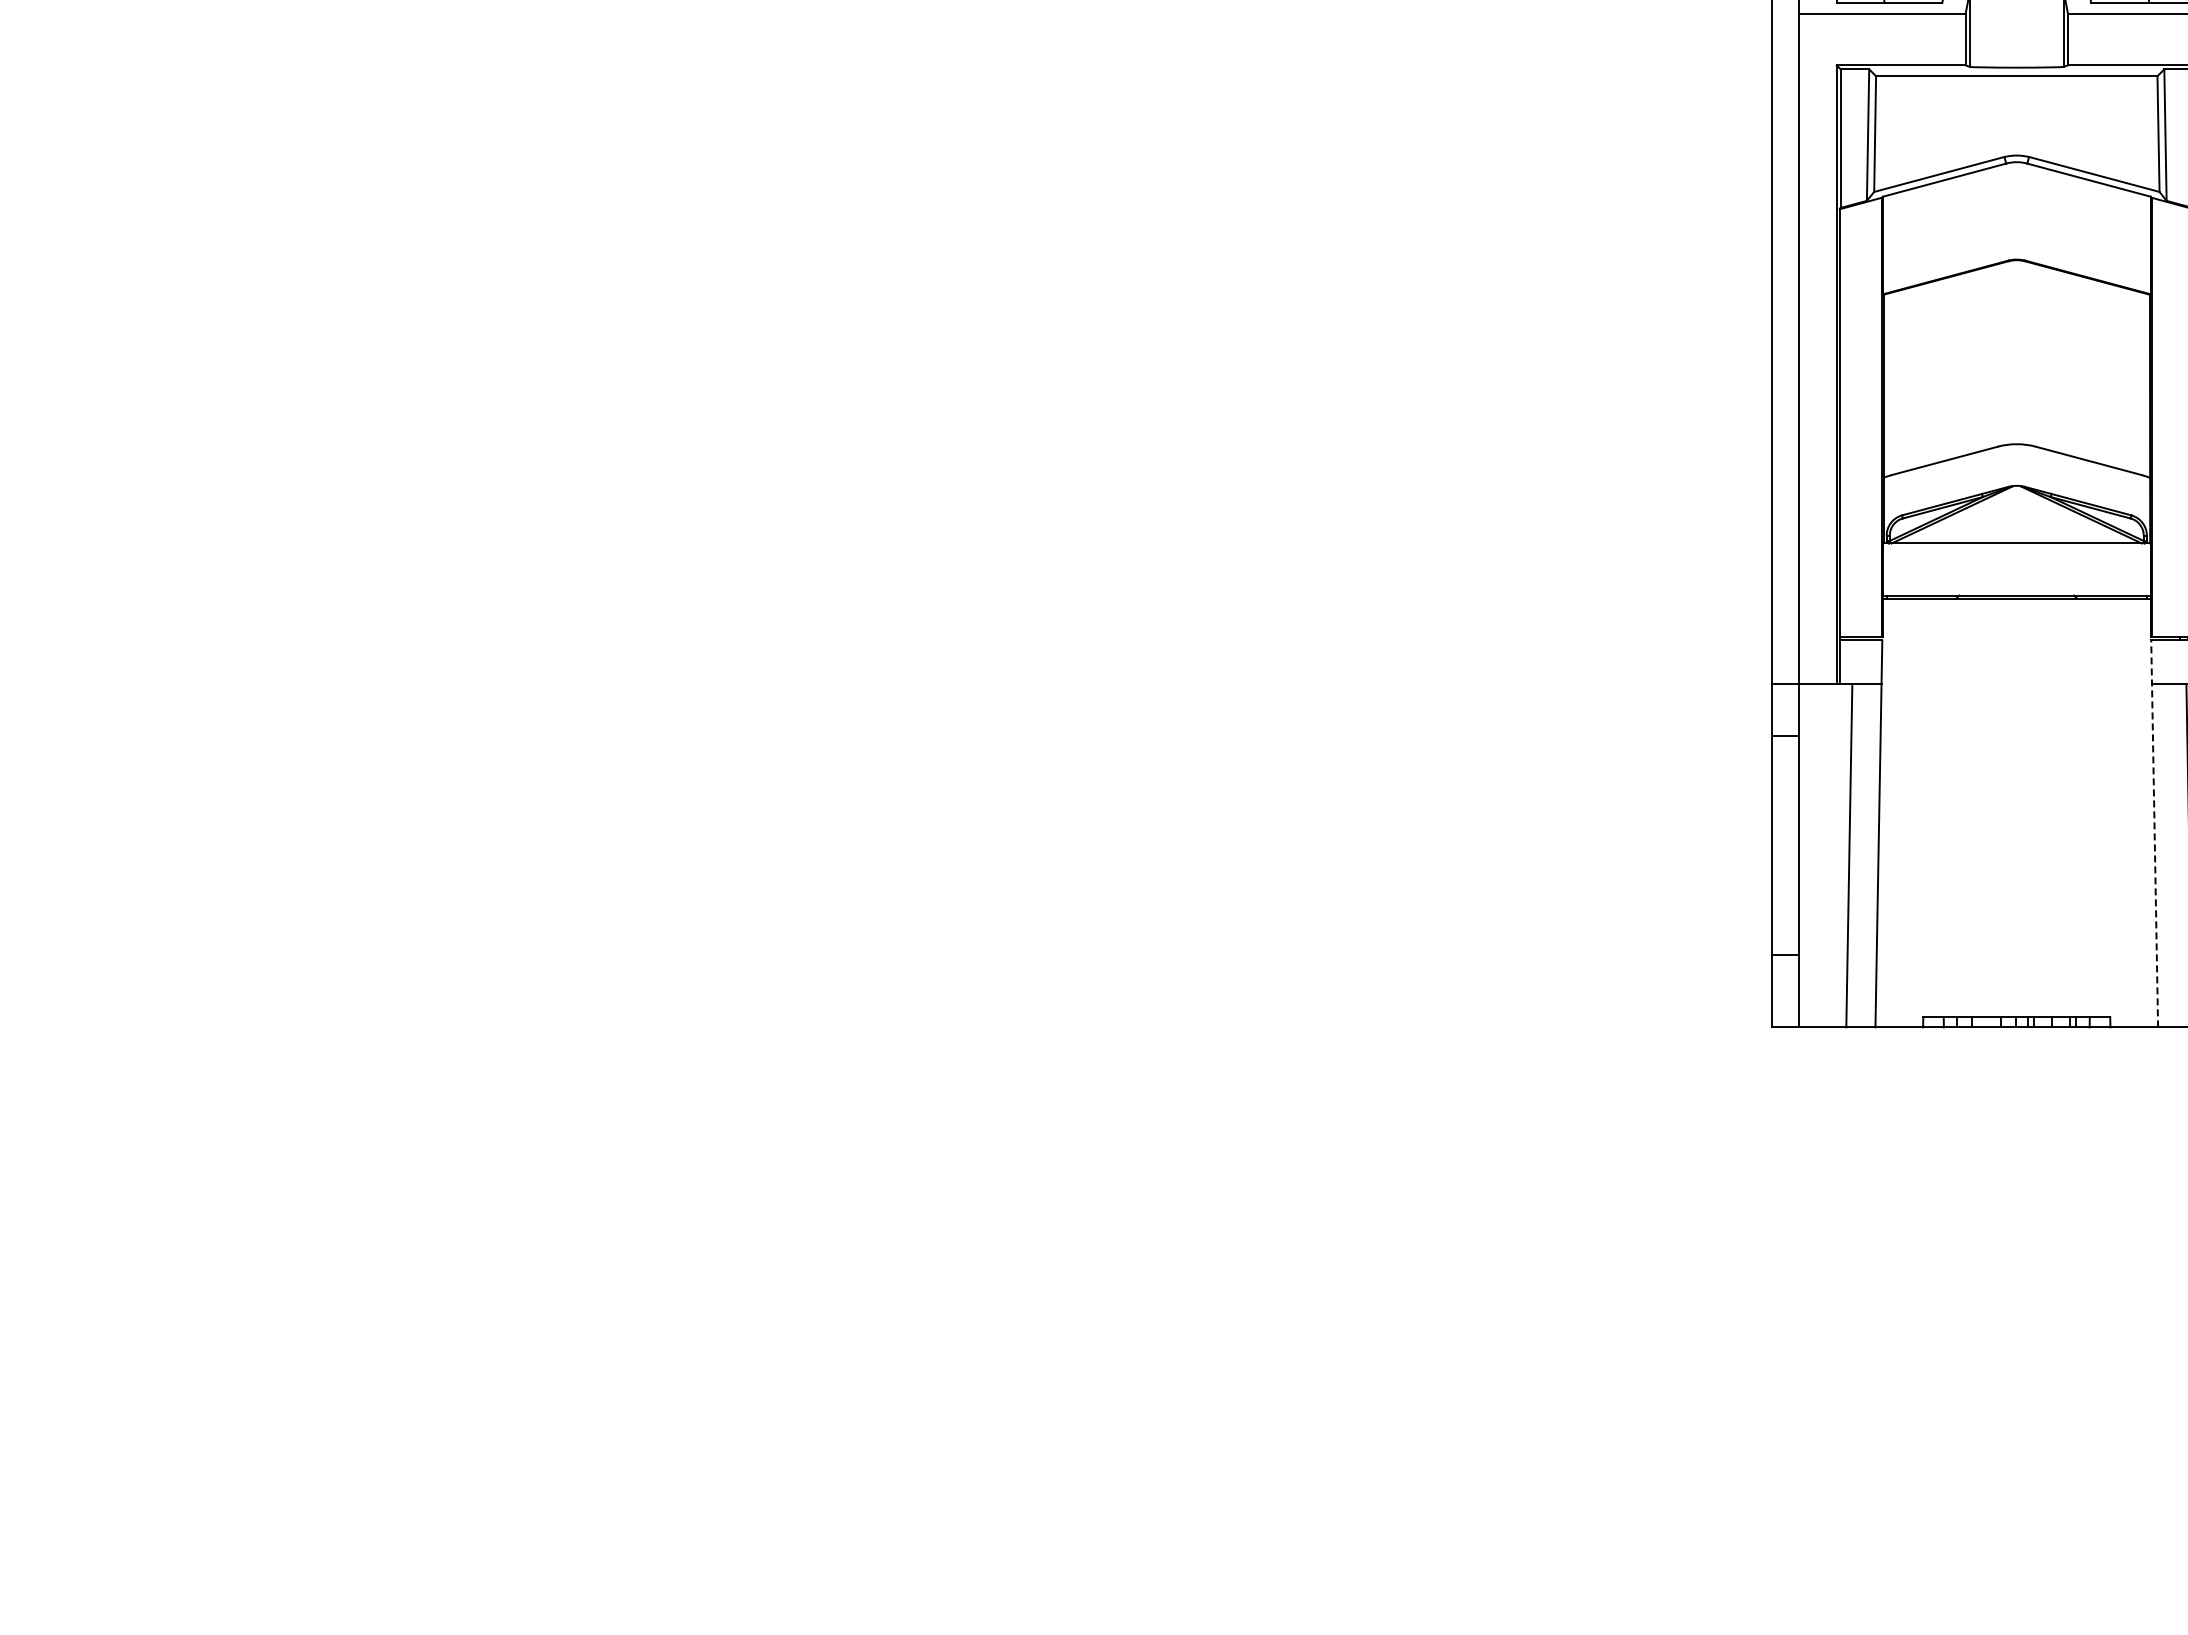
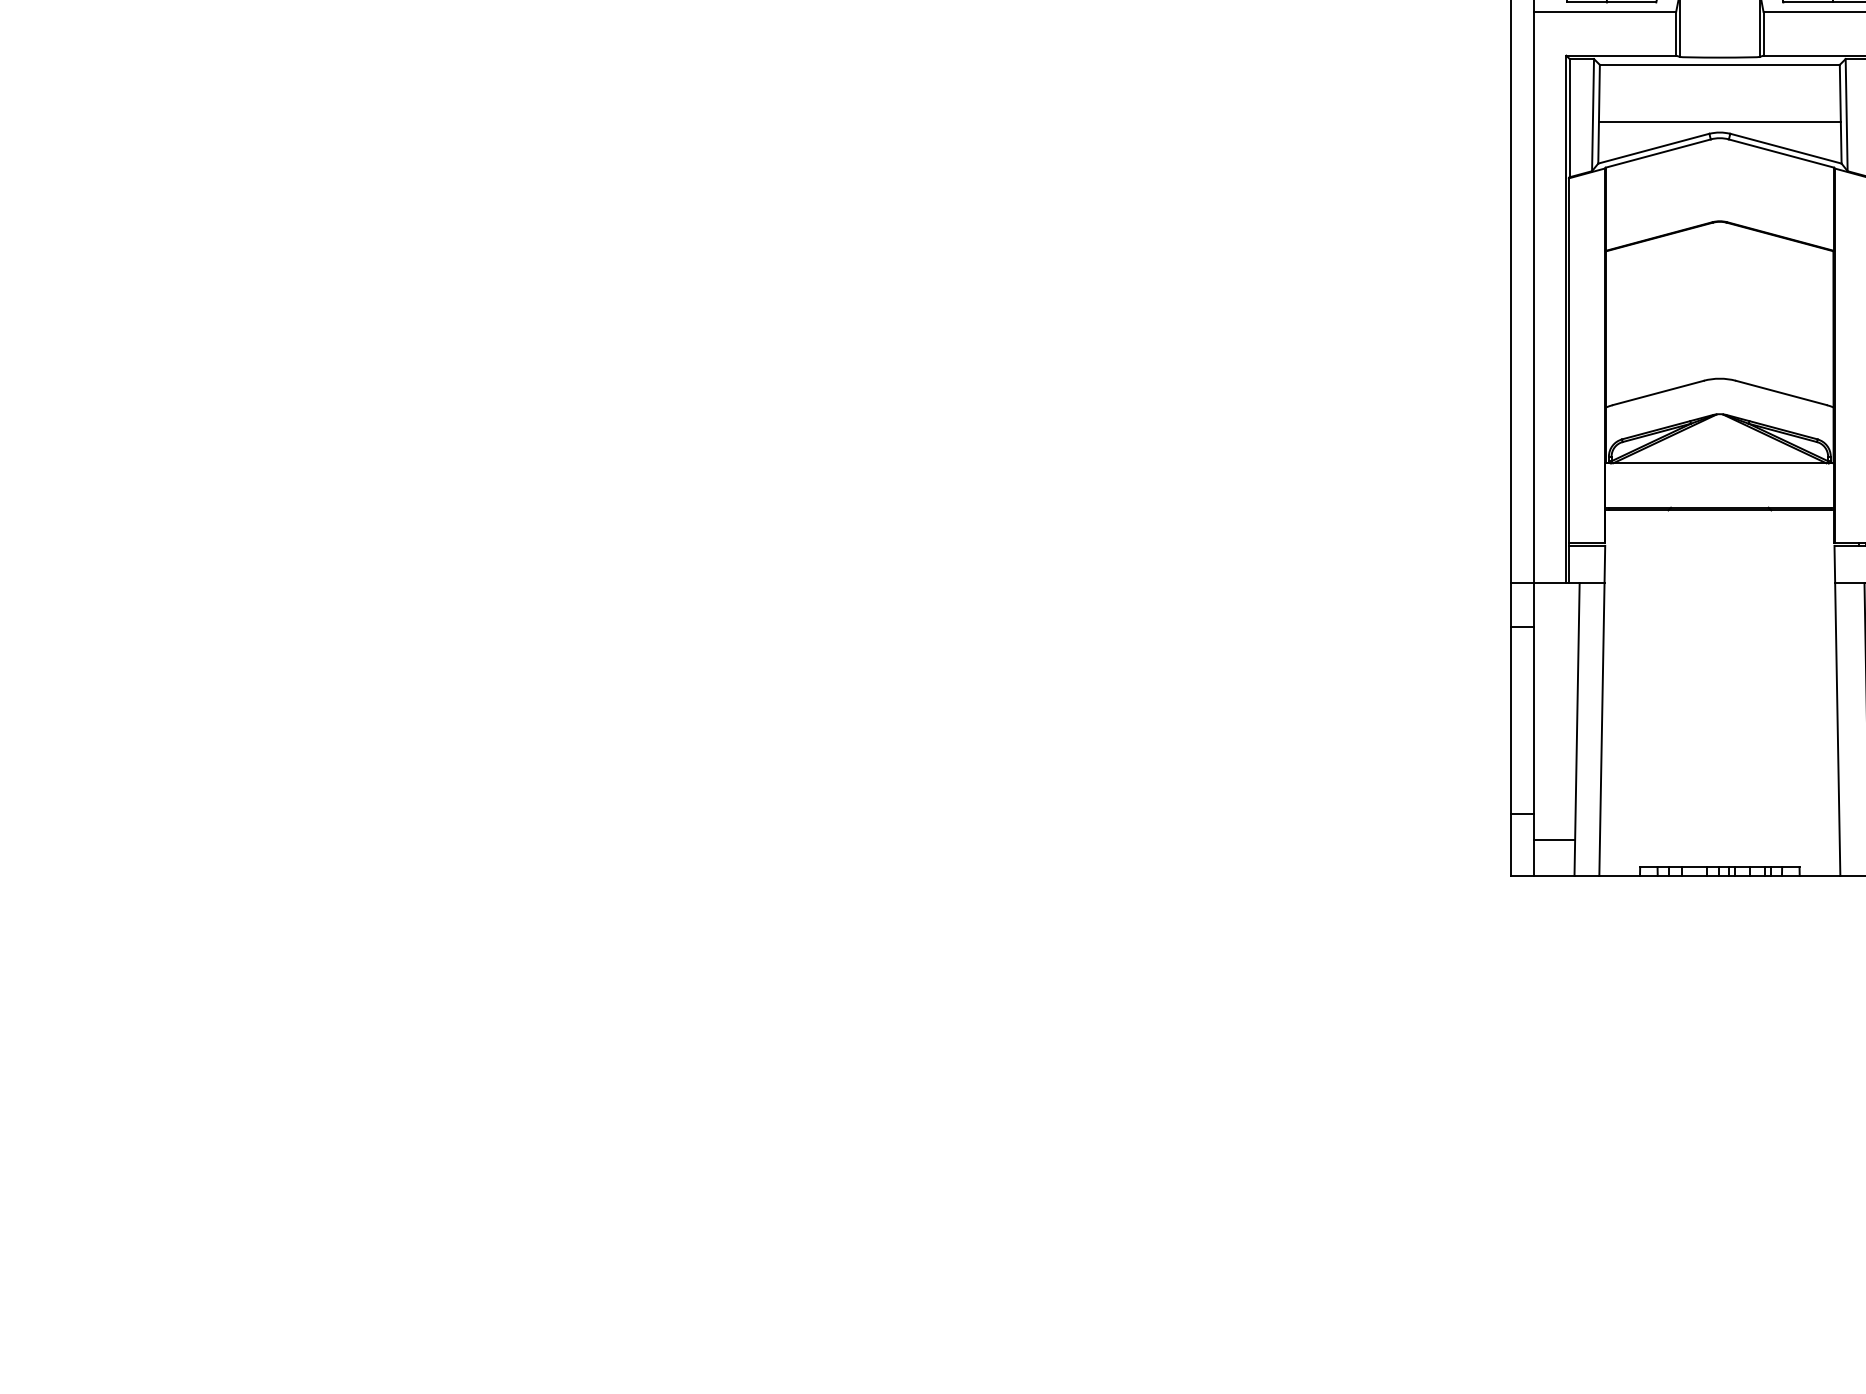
line: (2016, 142) -> (1719, 121), added
line: (2154, 833) -> (1837, 710), dashed -> solid
line: (1823, 985) -> (1555, 840), added

